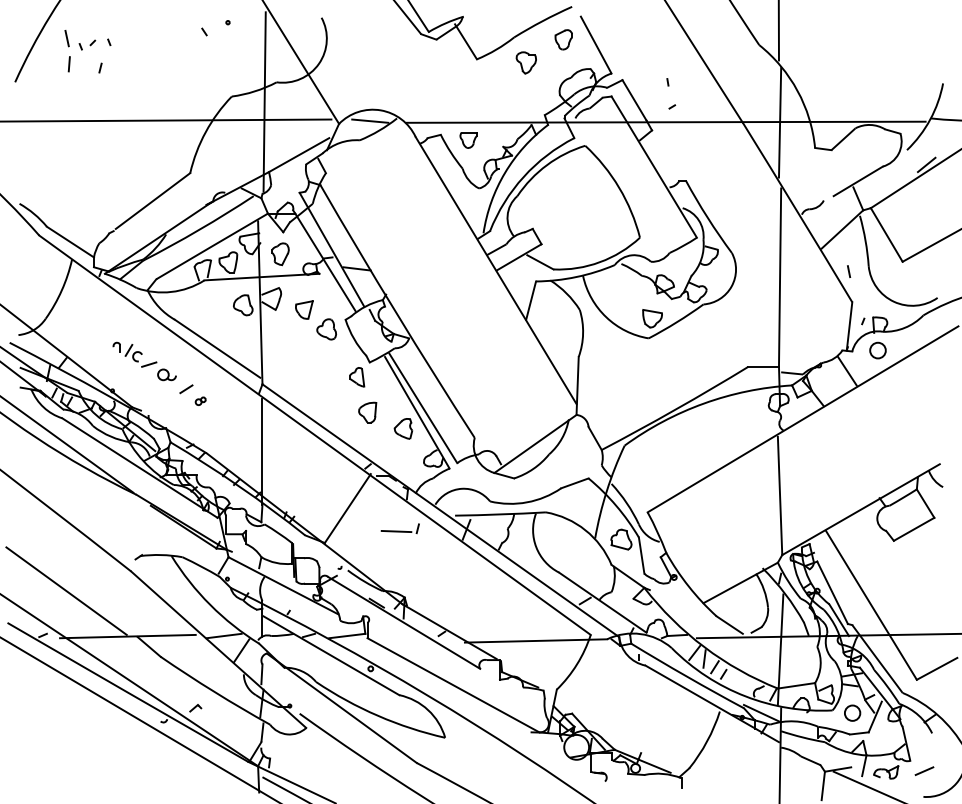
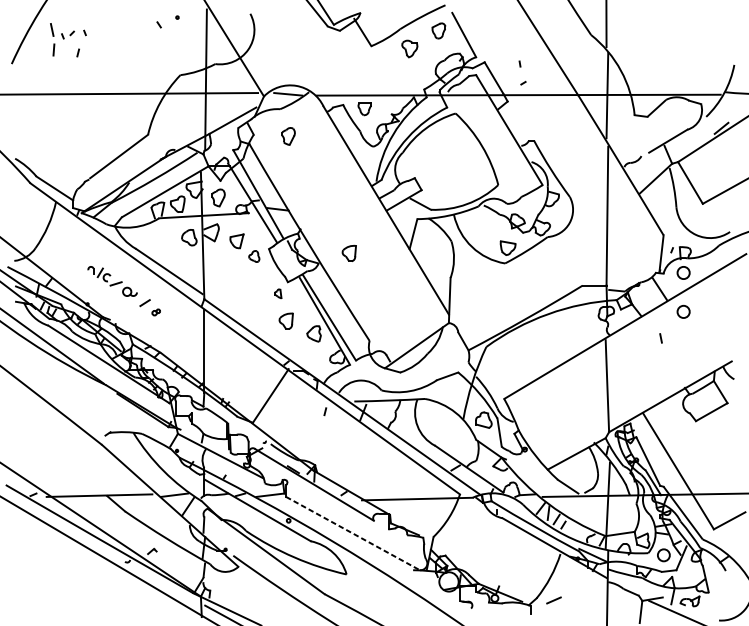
part: (370, 175) -> (288, 136), added
line: (849, 271) -> (661, 338), moved
part: (448, 325) -> (349, 253), added
part: (326, 329) -> (254, 256), size x0.7
part: (357, 377) -> (278, 293), size x0.6
circle: (877, 400) -> (683, 311), added
line: (396, 531) -> (308, 413), removed
line: (66, 590) -> (51, 459), removed
line: (453, 685) -> (353, 533), solid -> dashed
line: (924, 770) -> (553, 599), moved

